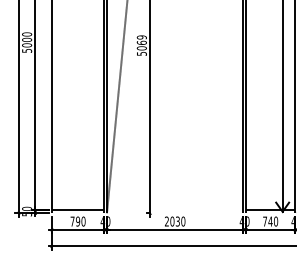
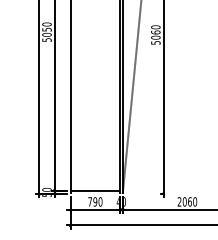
text: (141, 37) -> (155, 27), 5069 -> 5060
text: (27, 39) -> (47, 29), 5000 -> 5050
text: (177, 221) -> (189, 201), 2030 -> 2060

